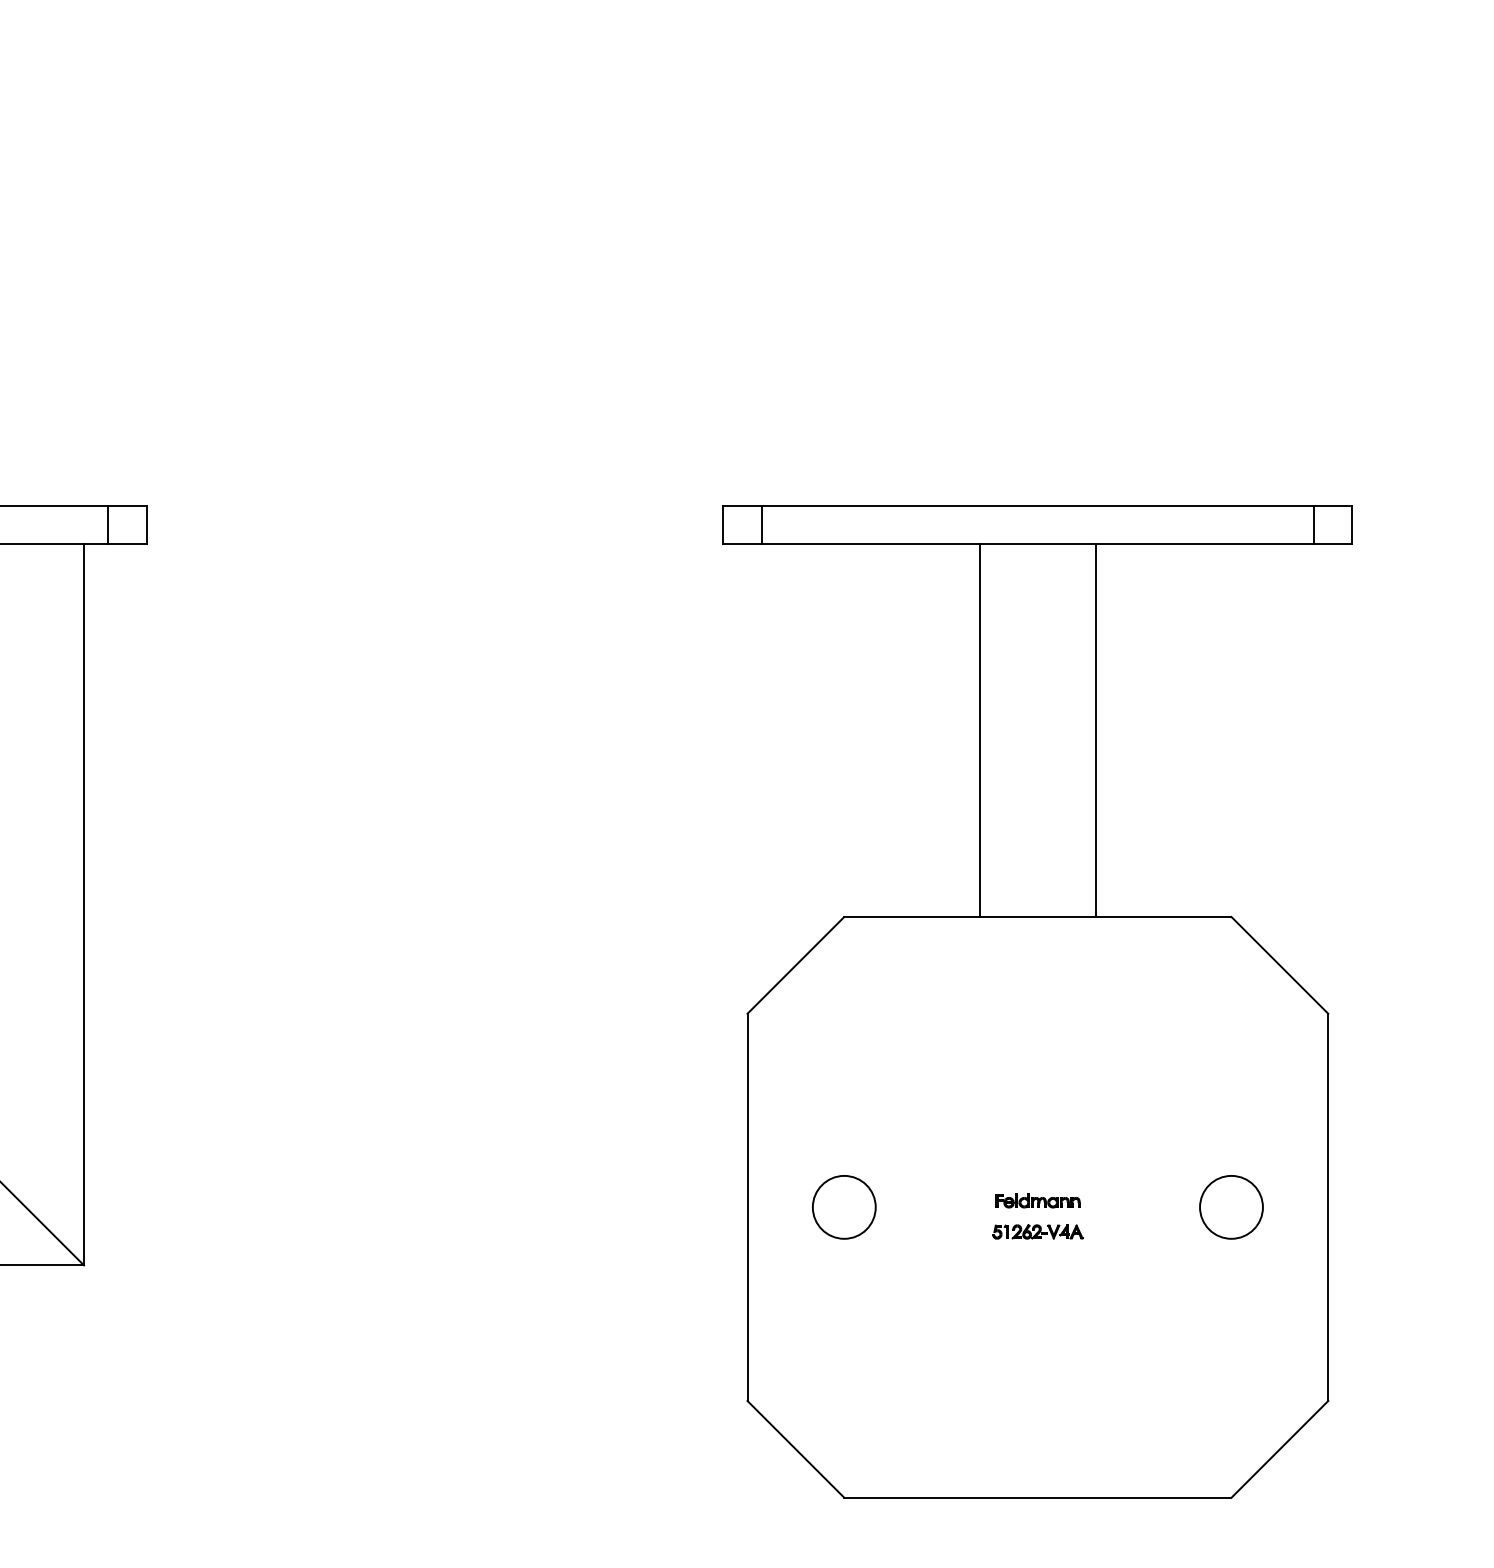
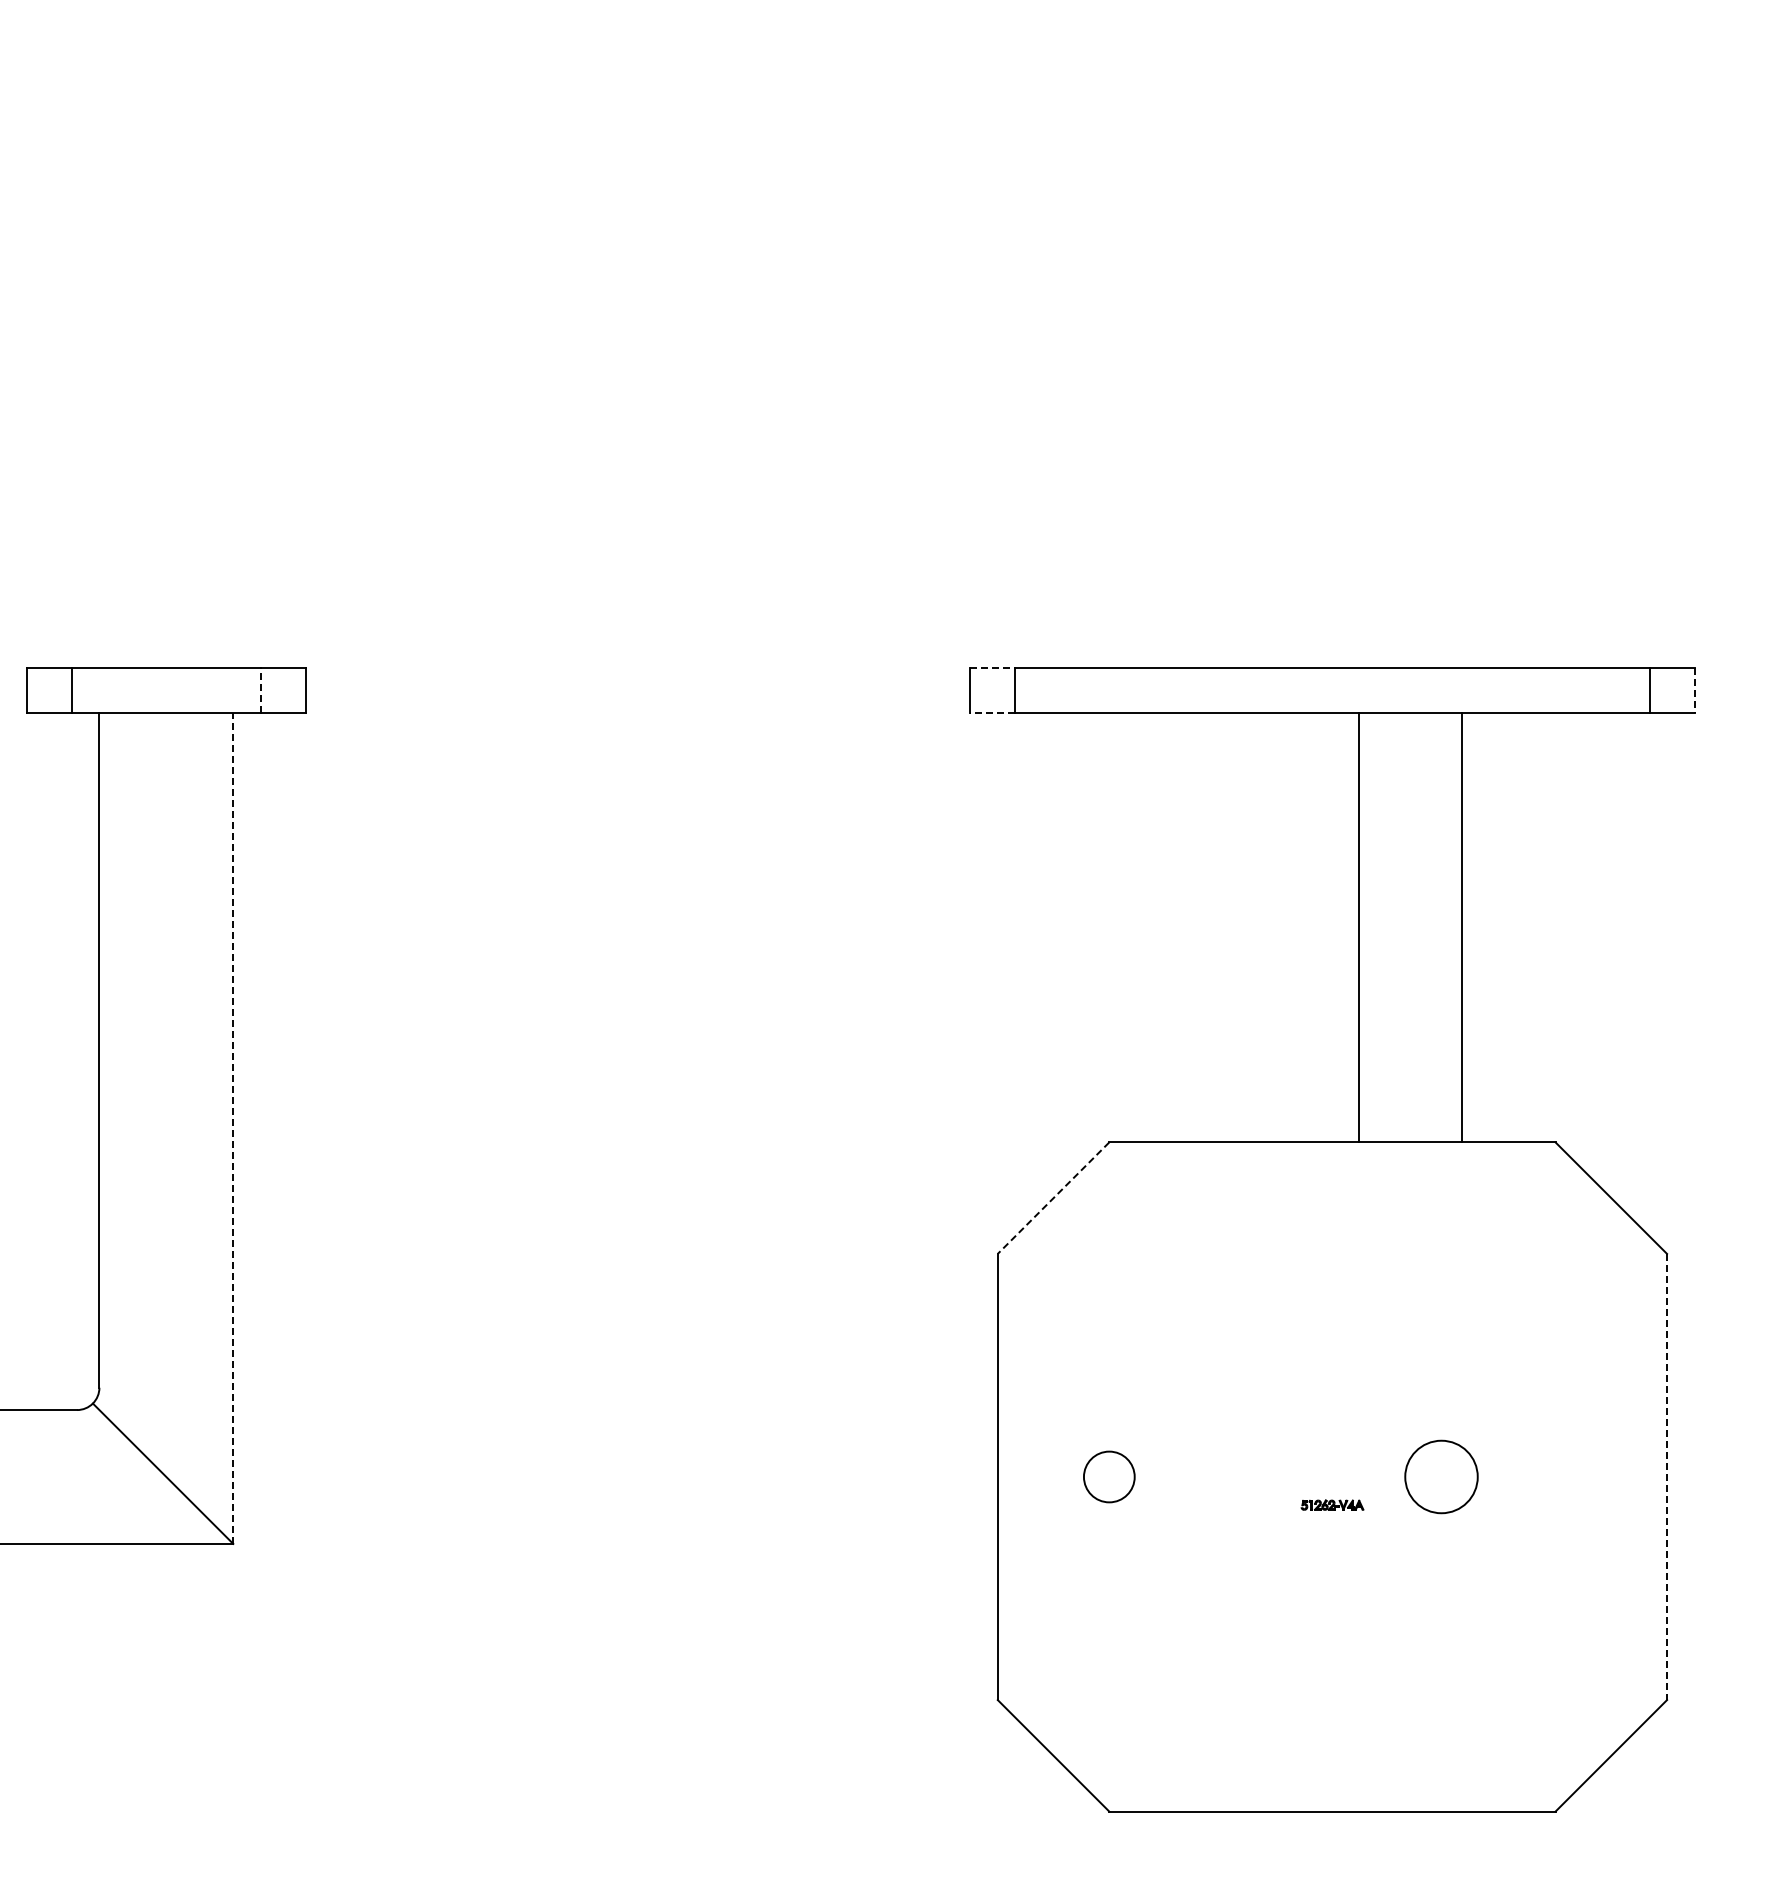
line: (742, 505) -> (992, 668), solid -> dashed
line: (108, 524) -> (261, 690), solid -> dashed
line: (1352, 525) -> (1694, 691), solid -> dashed
line: (742, 543) -> (991, 712), solid -> dashed
line: (979, 730) -> (1358, 927), moved
line: (1096, 730) -> (1462, 927), moved
line: (84, 904) -> (233, 1127), solid -> dashed
line: (795, 965) -> (1053, 1198), solid -> dashed
part: (1037, 1200) -> (1332, 1469), removed
circle: (844, 1206) -> (1109, 1476), size x0.7
circle: (1231, 1206) -> (1441, 1476), moved
line: (1328, 1207) -> (1667, 1477), solid -> dashed
part: (1037, 1231) -> (1332, 1504), size x0.6

